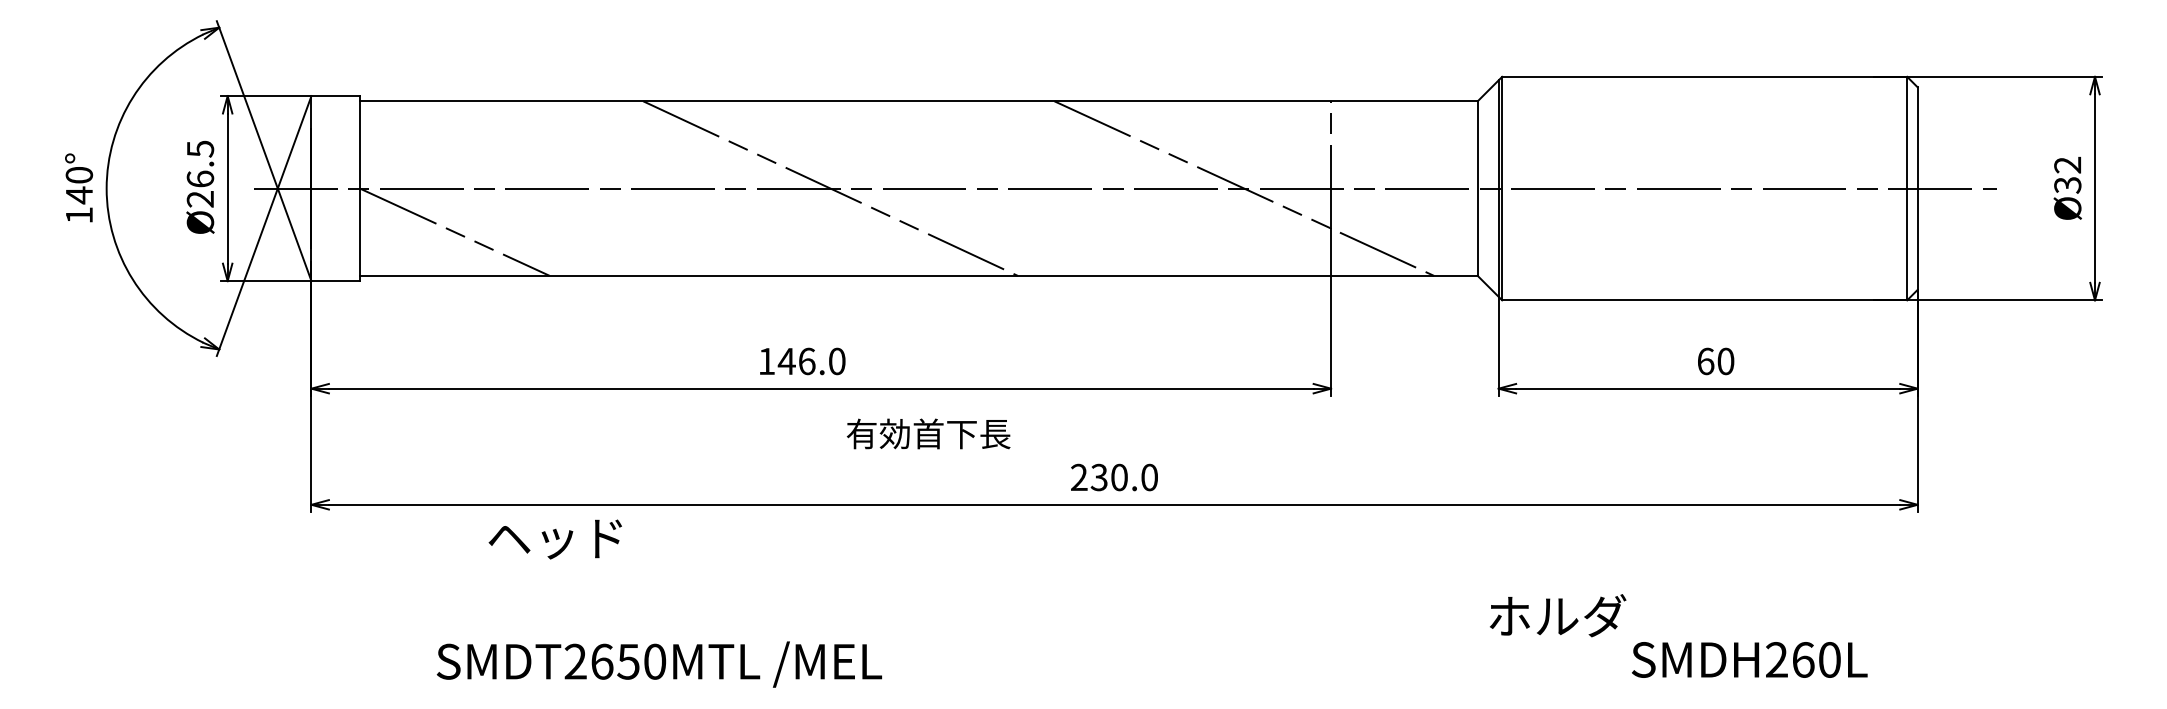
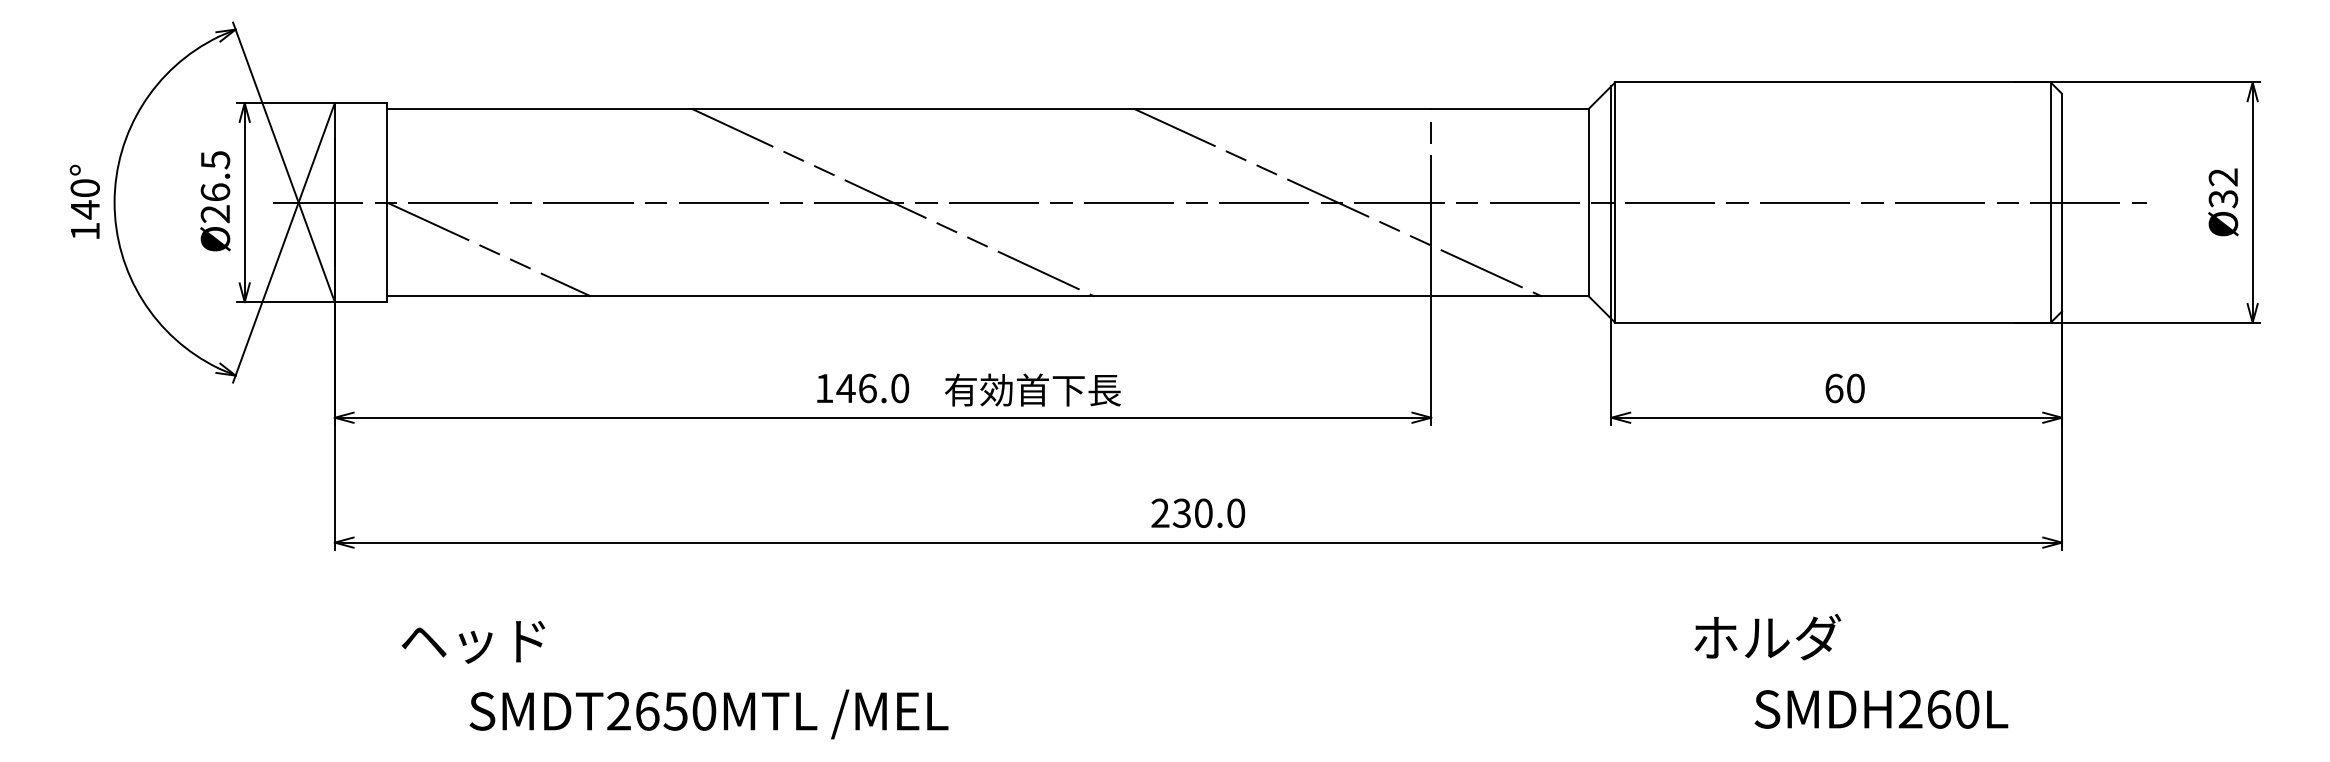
text: (928, 433) -> (1032, 389), moved
text: (554, 539) -> (472, 642), moved
text: (1558, 615) -> (1768, 636), moved

